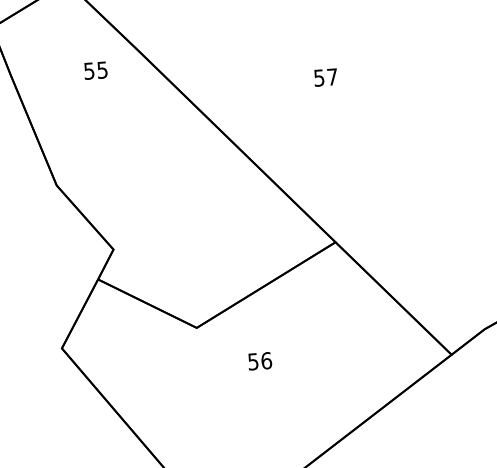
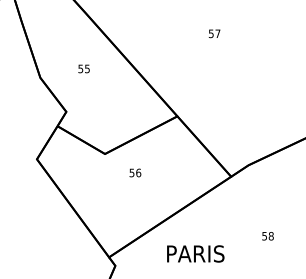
text: (94, 69) -> (83, 68), moved
text: (325, 76) -> (214, 33), moved

